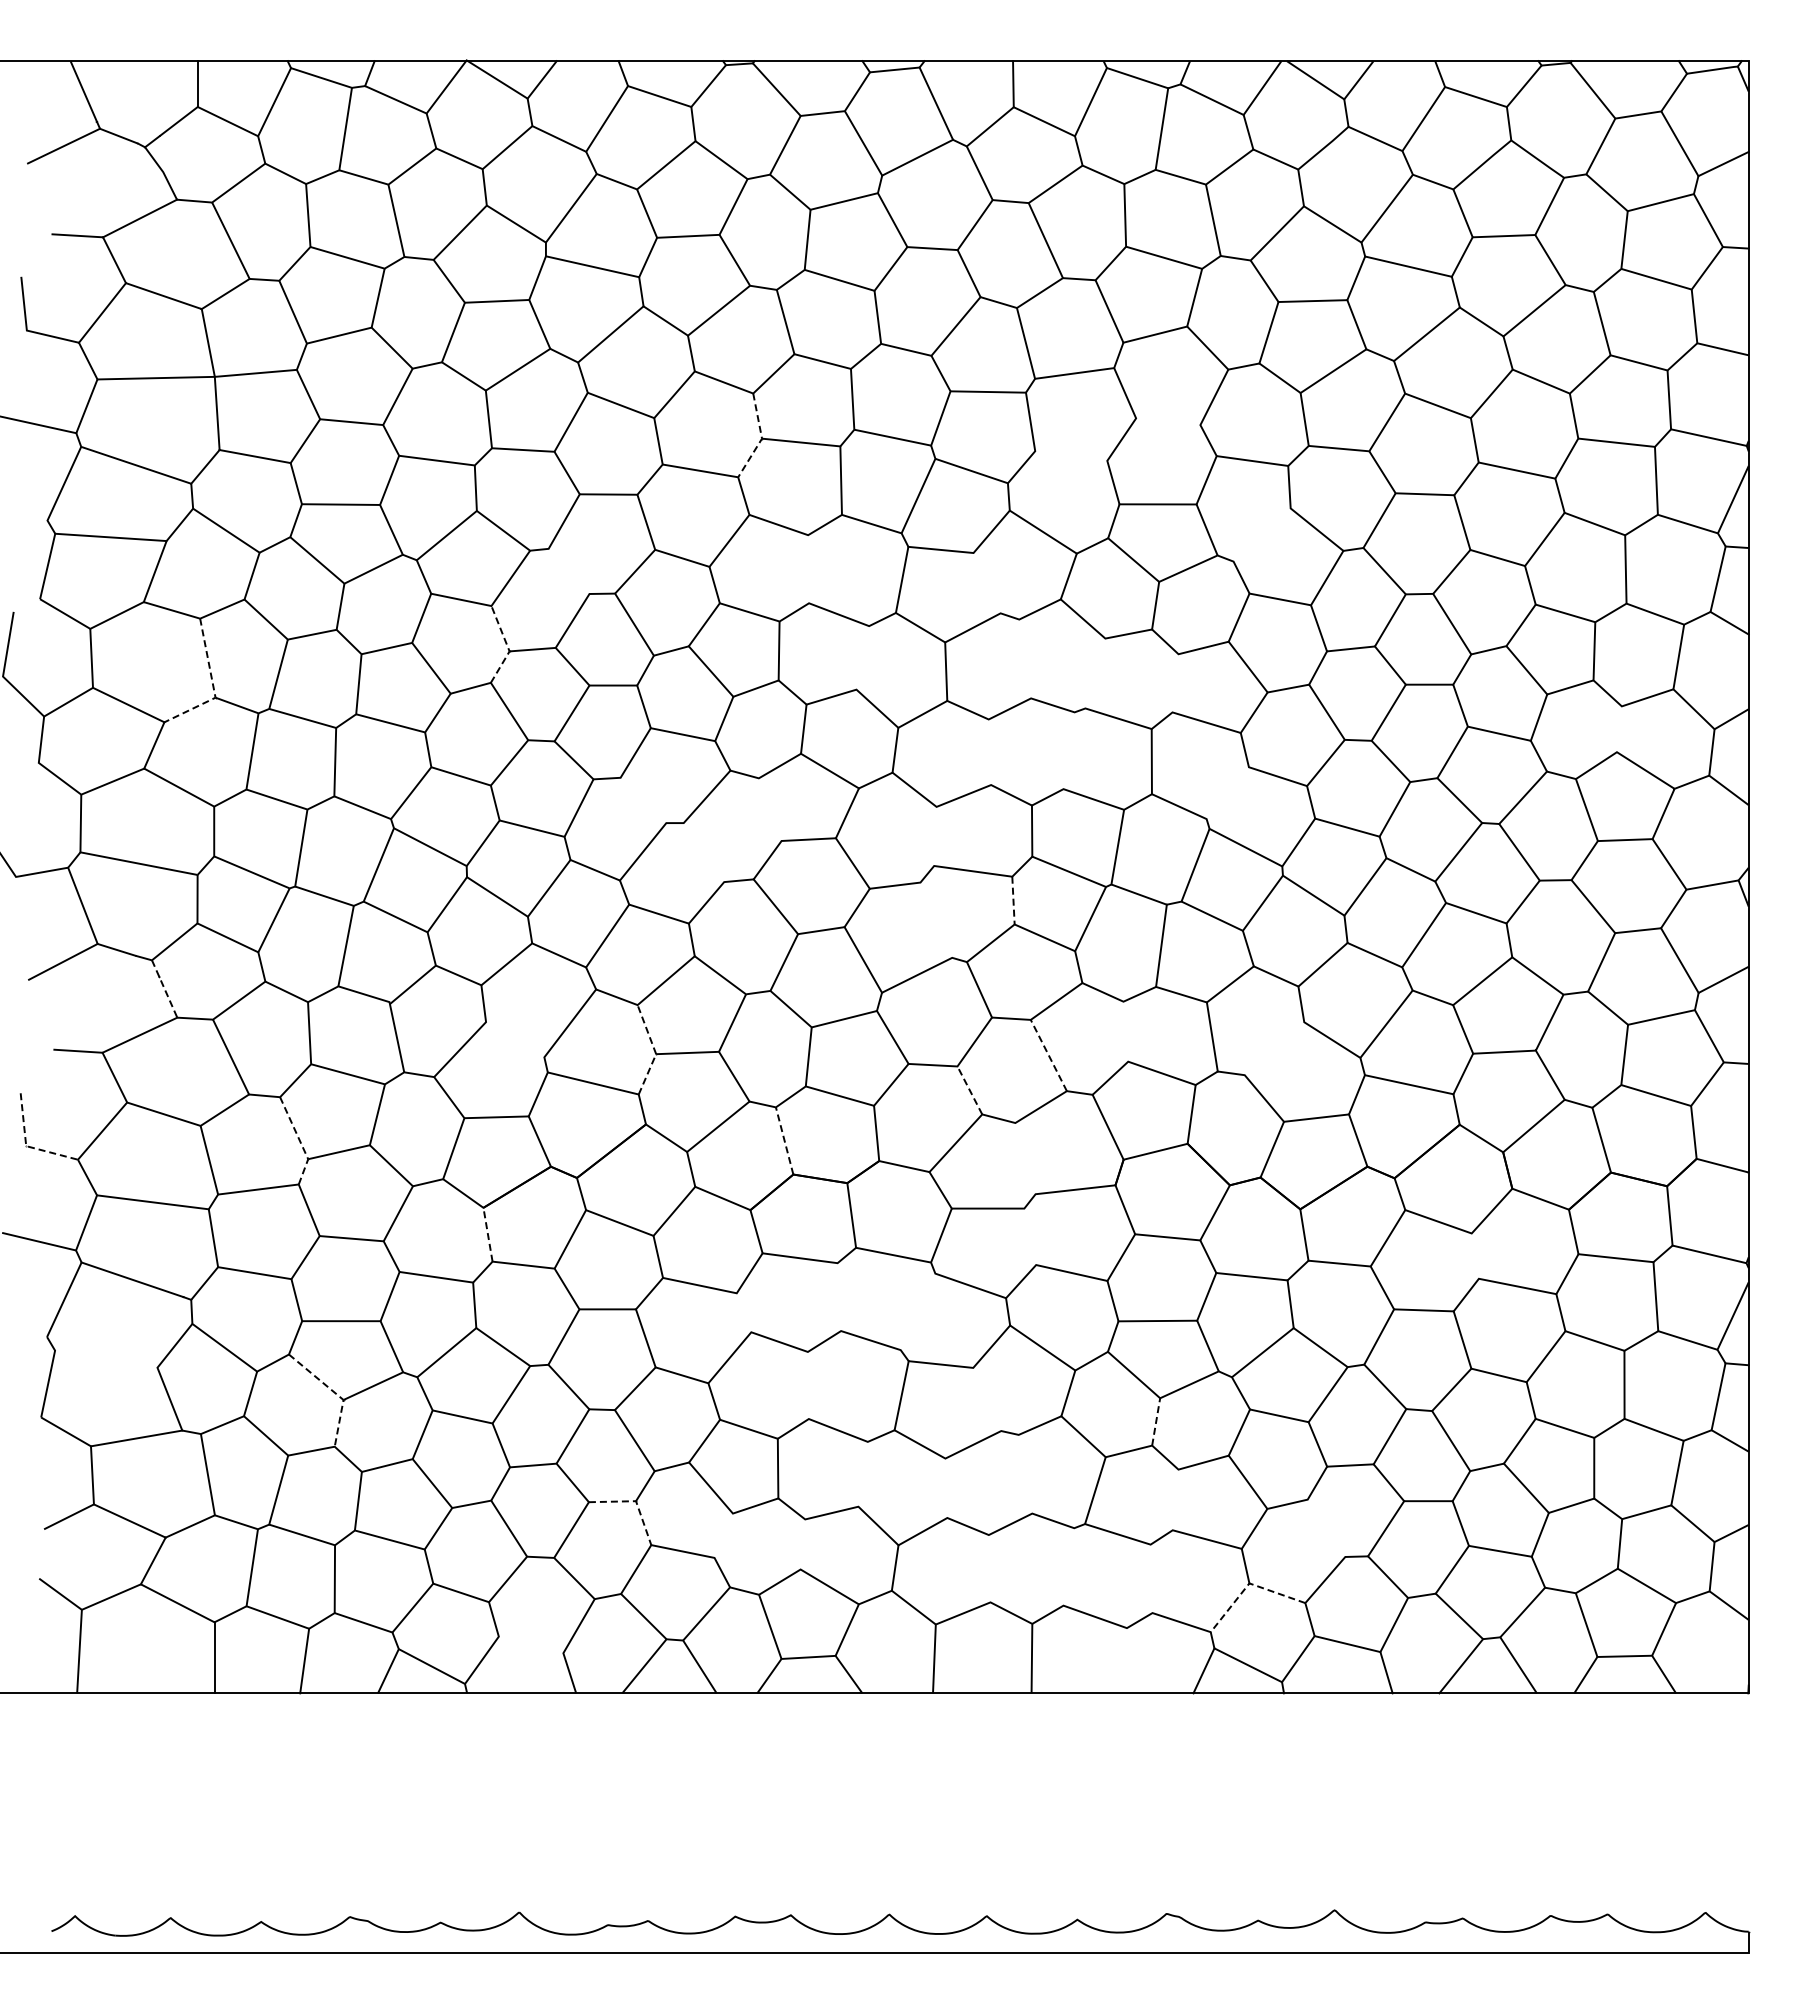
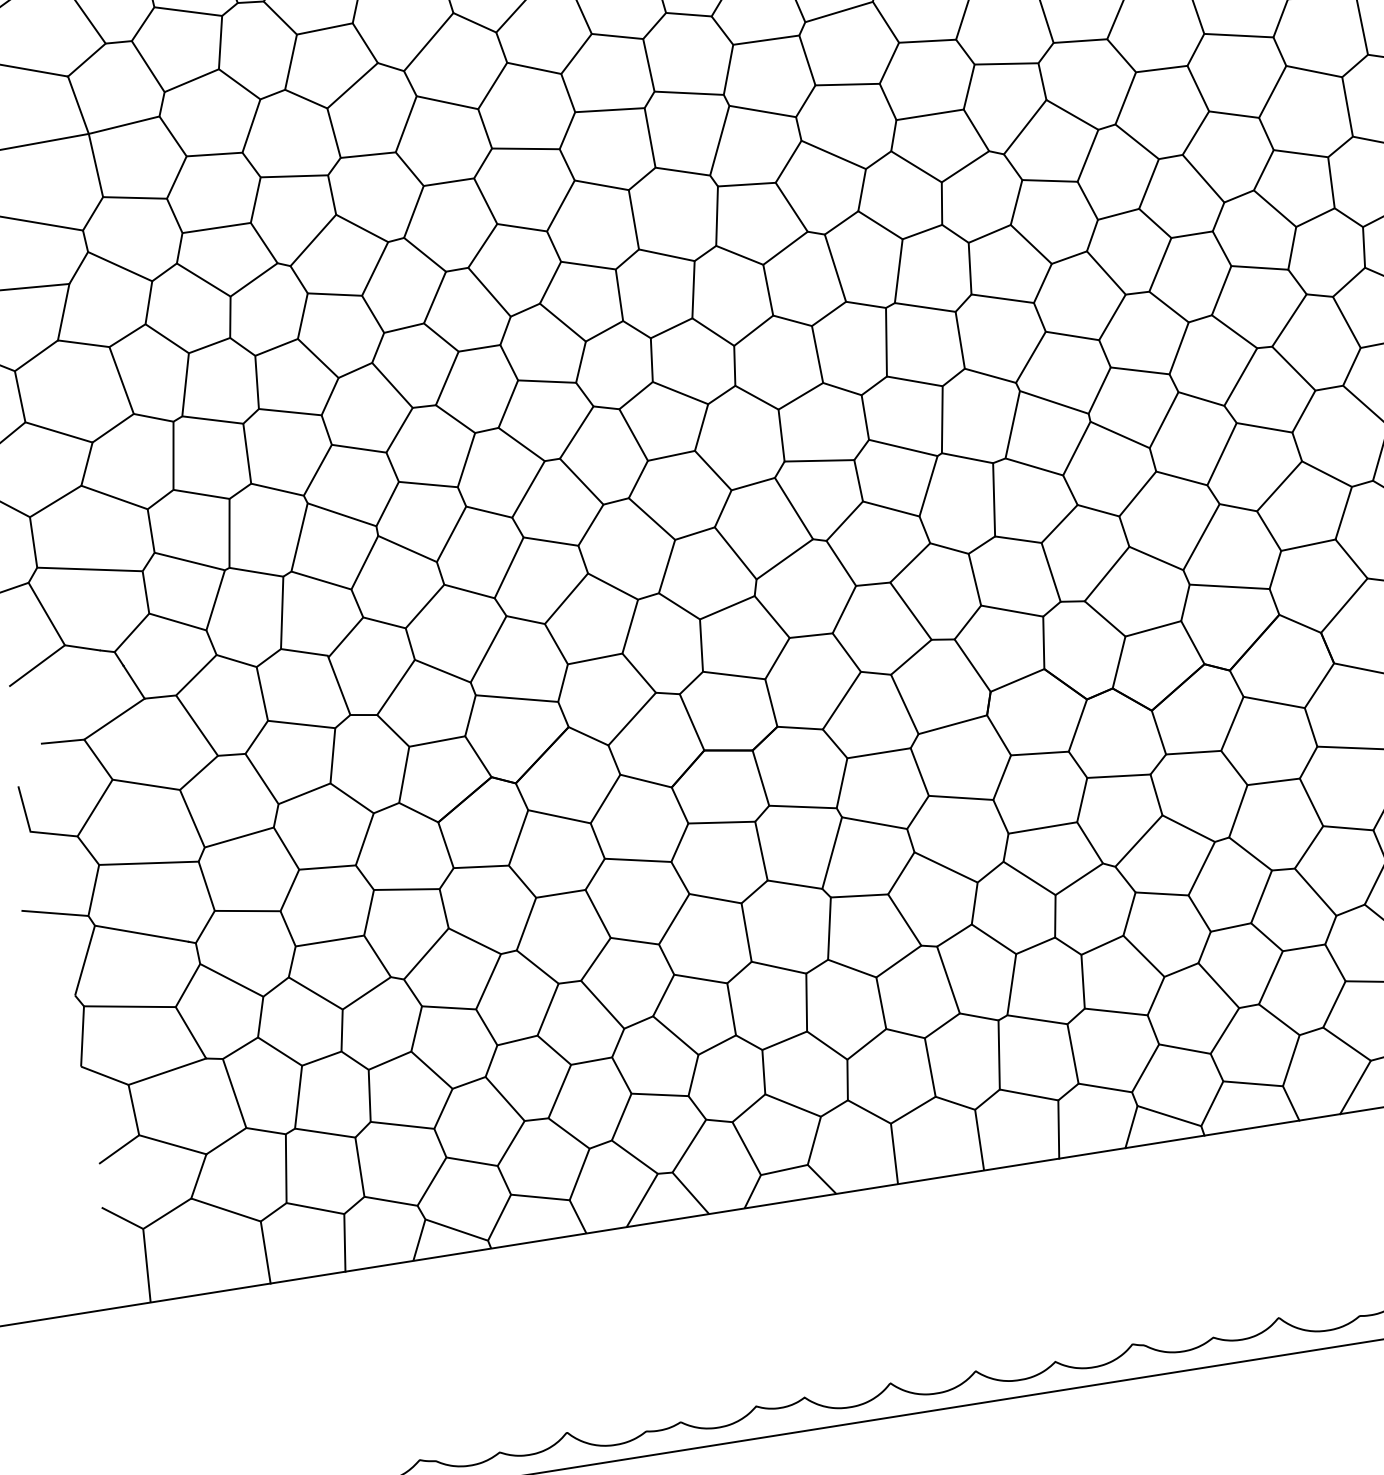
line: (1168, 421) -> (927, 41), added
line: (762, 438) -> (575, 111), dashed -> solid
line: (1071, 455) -> (847, 84), added
line: (1261, 534) -> (1024, 126), added
line: (808, 569) -> (633, 220), added
line: (568, 571) -> (424, 254), added
line: (986, 583) -> (791, 207), added
line: (507, 646) -> (381, 328), dashed -> solid
line: (862, 657) -> (693, 289), added
line: (1025, 658) -> (835, 267), added
line: (1095, 673) -> (898, 271), added
line: (1175, 683) -> (970, 268), added
line: (213, 686) -> (130, 404), dashed -> solid
line: (1618, 729) -> (1363, 247), added
line: (1068, 750) -> (885, 342), added
line: (989, 752) -> (817, 354), added
line: (1227, 793) -> (1030, 357), added
line: (643, 800) -> (521, 444), added
line: (769, 809) -> (632, 434), added
line: (935, 835) -> (781, 434), added
line: (703, 852) -> (581, 481), added
line: (1013, 900) -> (858, 480), dashed -> solid
line: (936, 919) -> (794, 507), added
line: (164, 989) -> (129, 675), dashed -> solid
line: (1125, 1031) -> (974, 579), added
line: (515, 1039) -> (443, 670), added
line: (1274, 1048) -> (1107, 573), added
line: (654, 1050) -> (565, 661), dashed -> solid
line: (1048, 1055) -> (910, 611), dashed -> solid
line: (969, 1090) -> (846, 652), dashed -> solid
line: (784, 1140) -> (691, 721), dashed -> solid
line: (300, 1141) -> (269, 789), dashed -> solid
line: (26, 1146) -> (30, 832), dashed -> solid
line: (1025, 1158) -> (904, 704), added
line: (487, 1234) -> (445, 845), dashed -> solid
line: (1030, 1236) -> (919, 771), added
line: (1474, 1255) -> (1310, 726), added
line: (839, 1297) -> (761, 851), added
line: (917, 1311) -> (831, 852), added
line: (743, 1312) -> (679, 877), added
line: (106, 1358) -> (129, 1006), added
line: (807, 1385) -> (745, 932), added
line: (335, 1393) -> (334, 1004), dashed -> solid
line: (987, 1399) -> (904, 920), added
line: (1156, 1421) -> (1055, 915), dashed -> solid
line: (862, 1473) -> (806, 1001), added
line: (1025, 1473) -> (948, 979), added
line: (946, 1487) -> (881, 1002), added
line: (1175, 1499) -> (1082, 981), added
line: (636, 1501) -> (612, 1057), dashed -> solid
line: (1326, 1527) -> (1218, 984), added
line: (723, 1535) -> (693, 1075), added
line: (802, 1544) -> (763, 1072), added
line: (1068, 1566) -> (998, 1054), added
line: (989, 1568) -> (930, 1067), added
line: (1151, 1578) -> (1072, 1053), added
line: (1248, 1584) -> (1158, 1045), dashed -> solid
line: (530, 1644) -> (539, 1197), added
line: (1121, 1660) -> (1058, 1129), added

